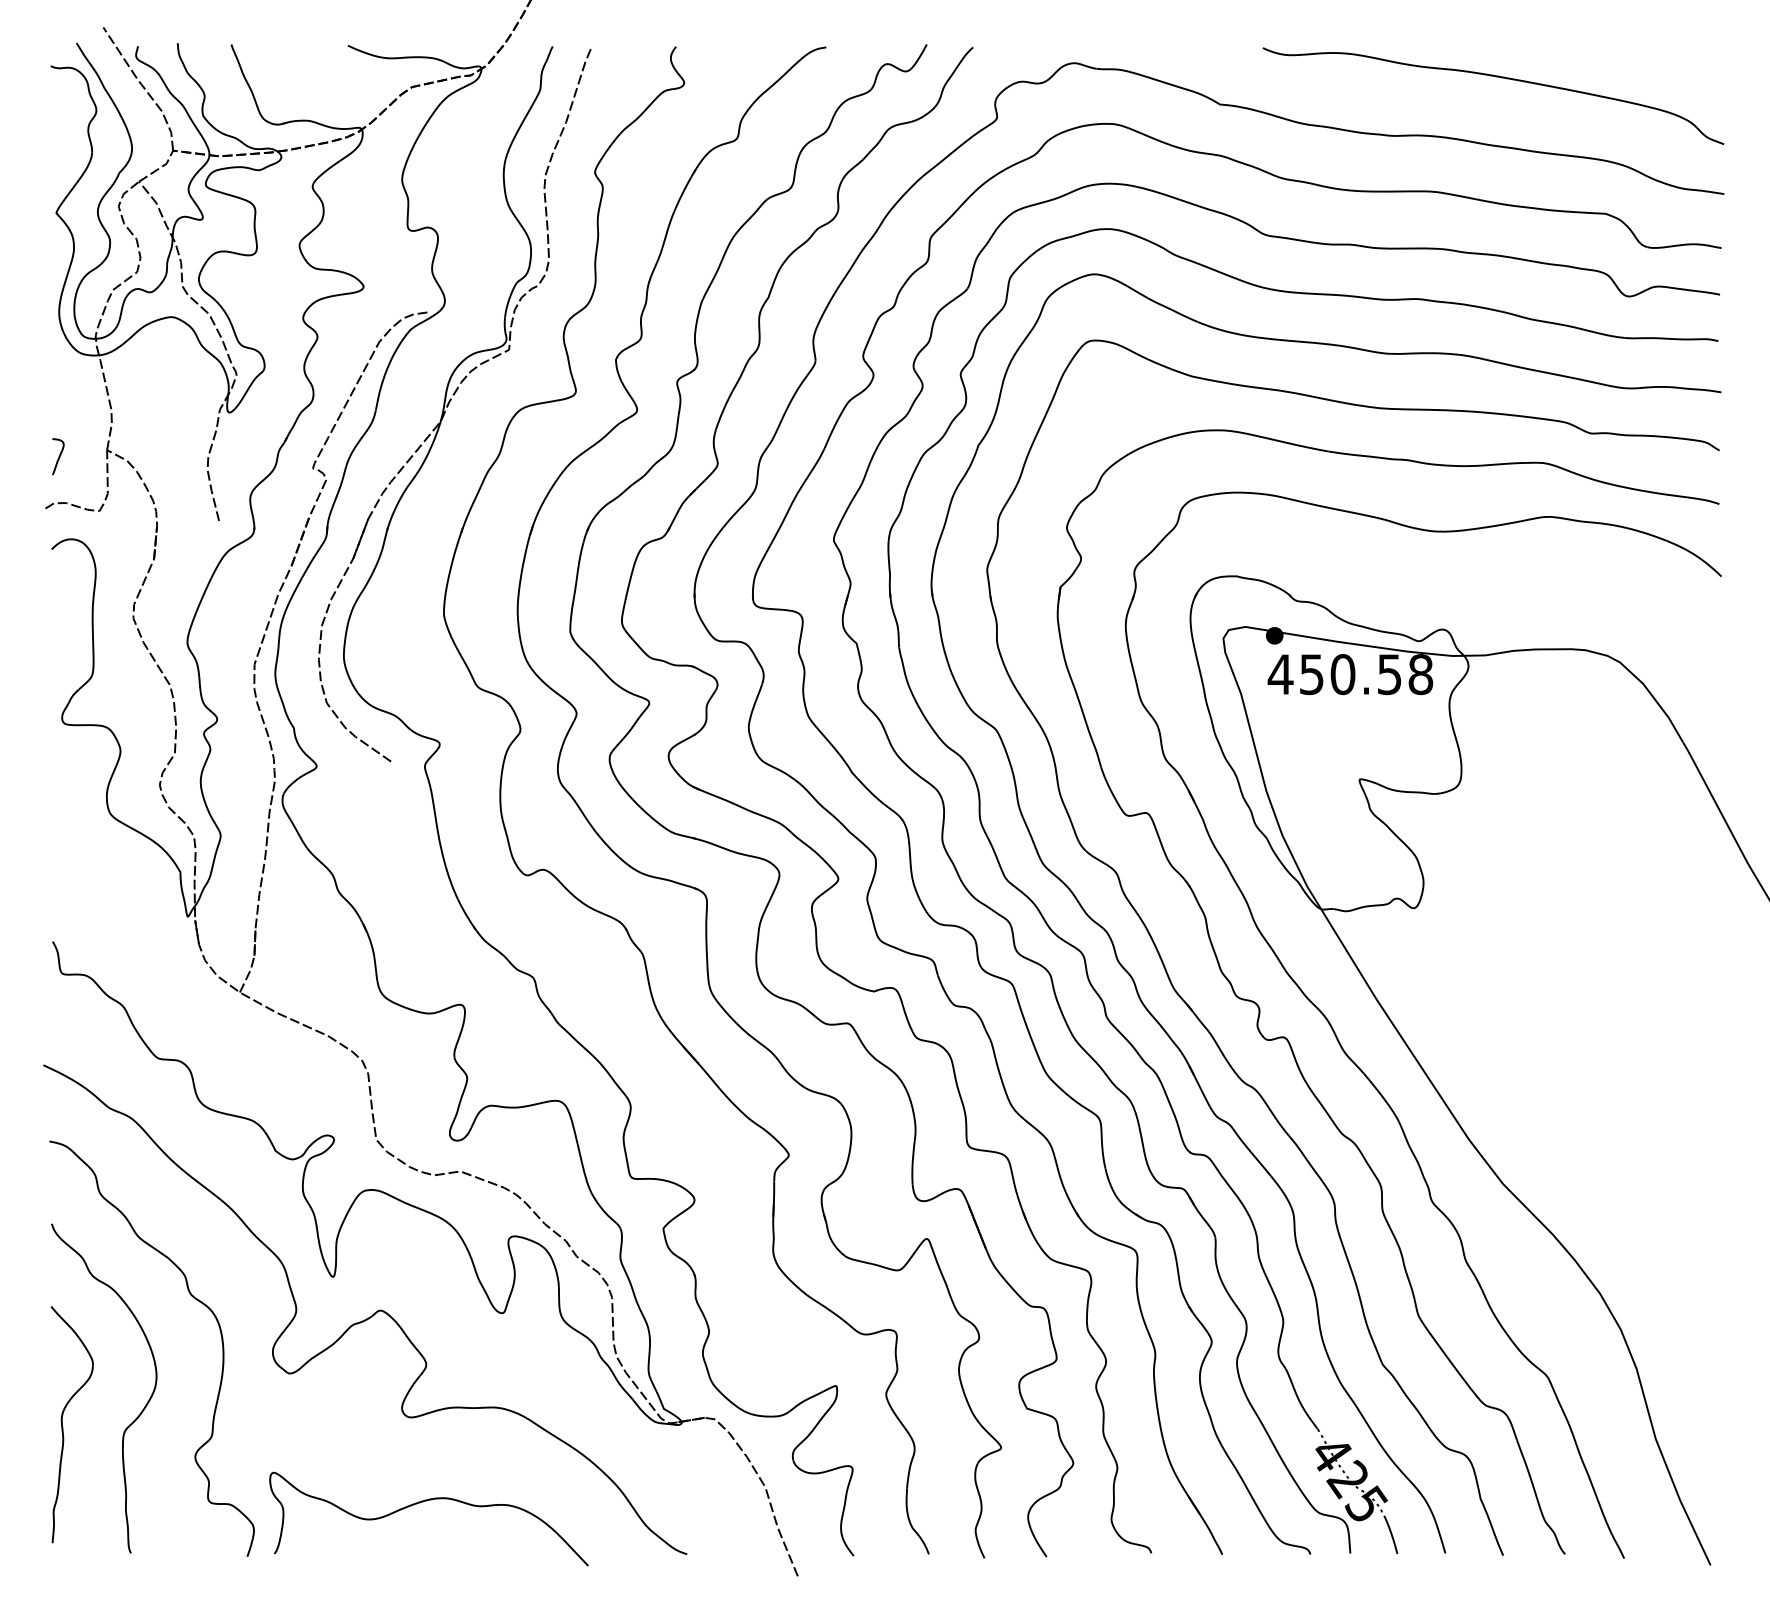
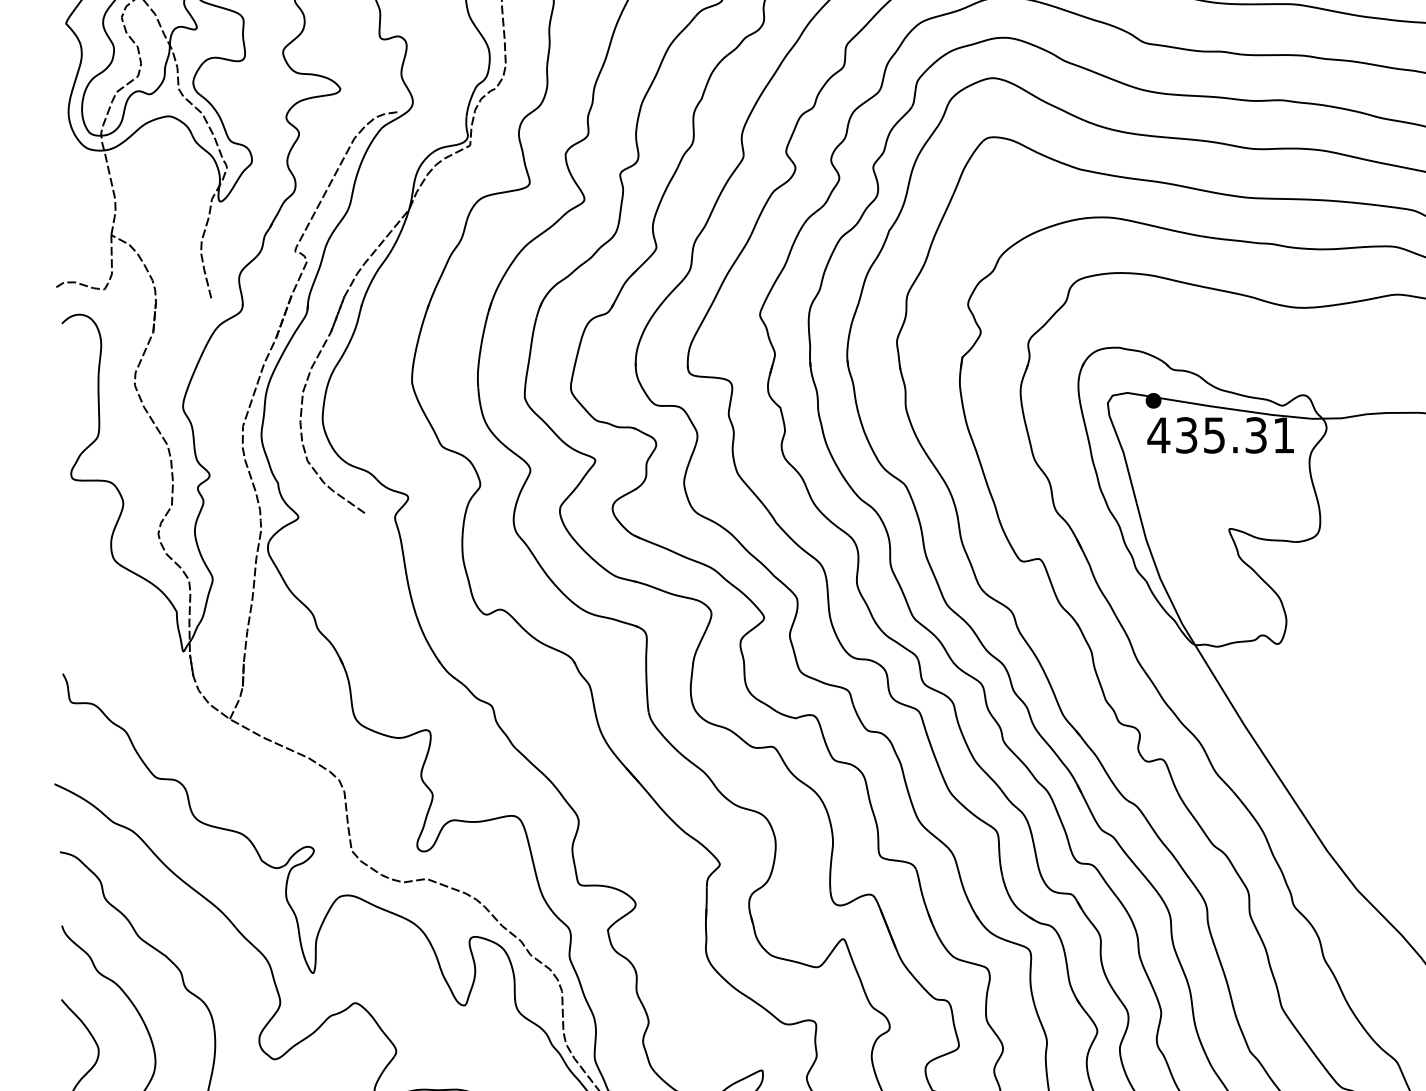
curve: (58, 456) -> (67, 240), removed
text: (1366, 674) -> (1235, 435), 450.58 -> 435.31

